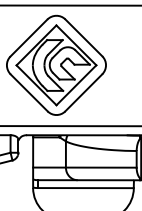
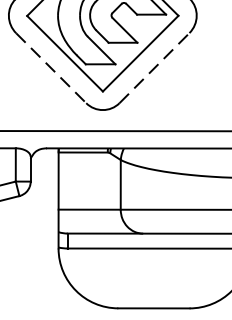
line: (84, 92) -> (155, 67), solid -> dashed
line: (29, 93) -> (51, 69), solid -> dashed

